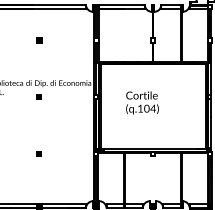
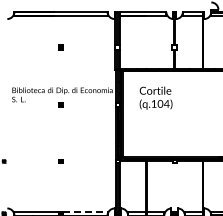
text: (141, 102) -> (155, 97), moved
line: (63, 204) -> (85, 211), solid -> dashed

